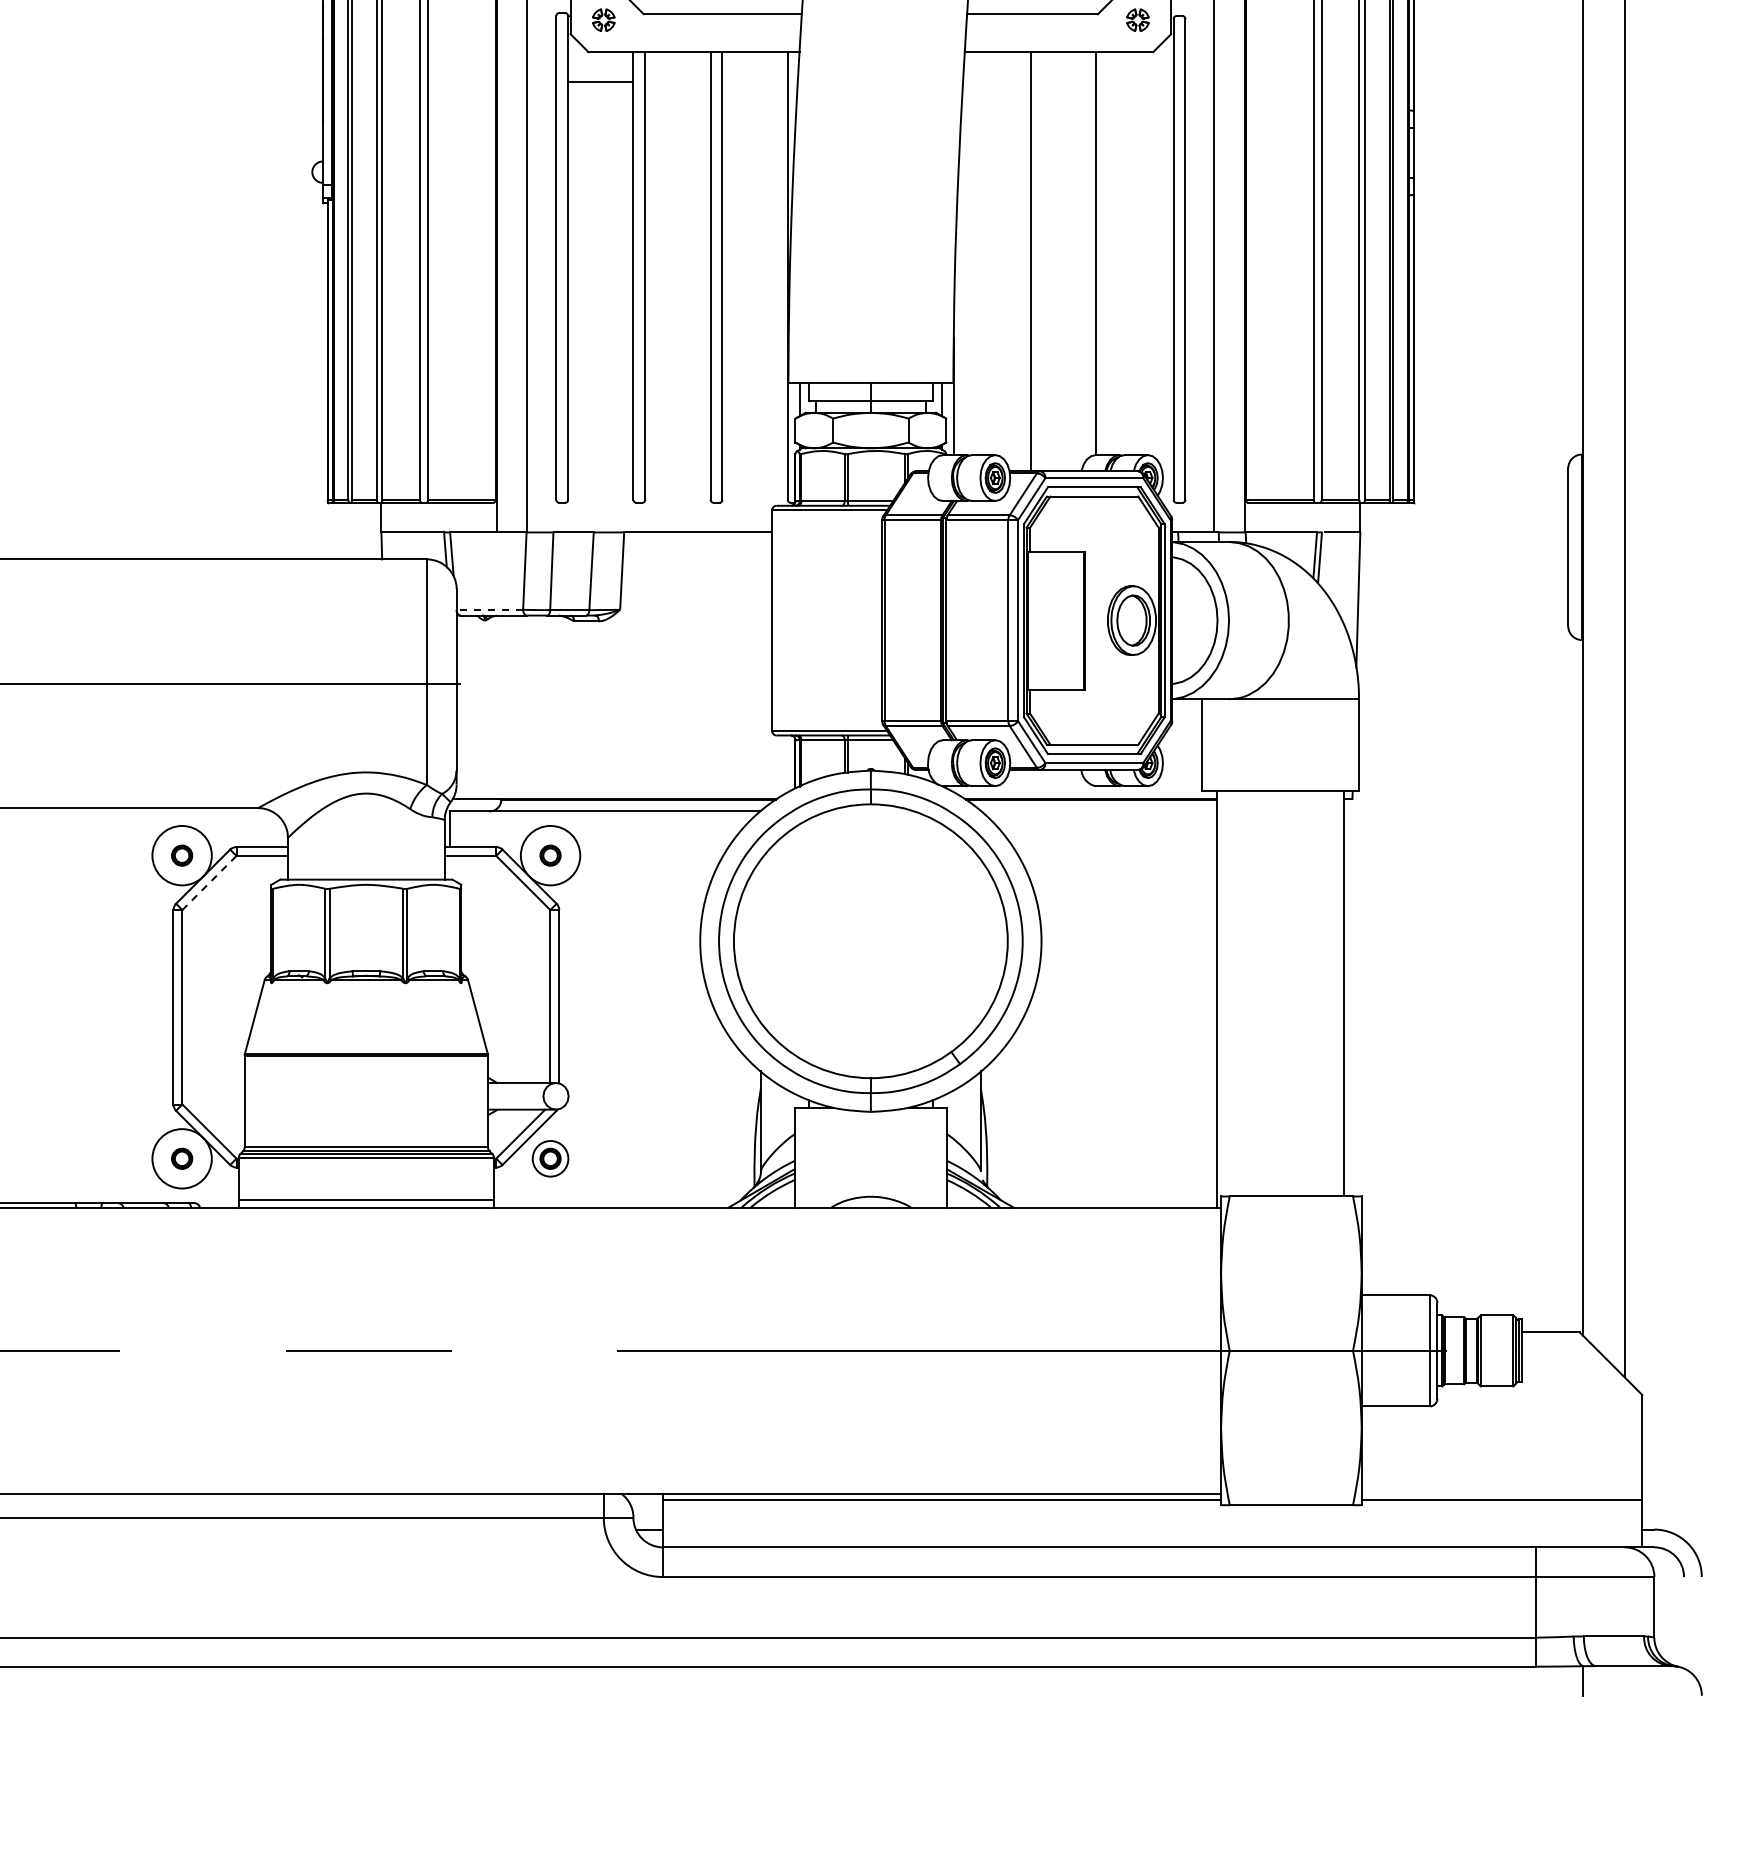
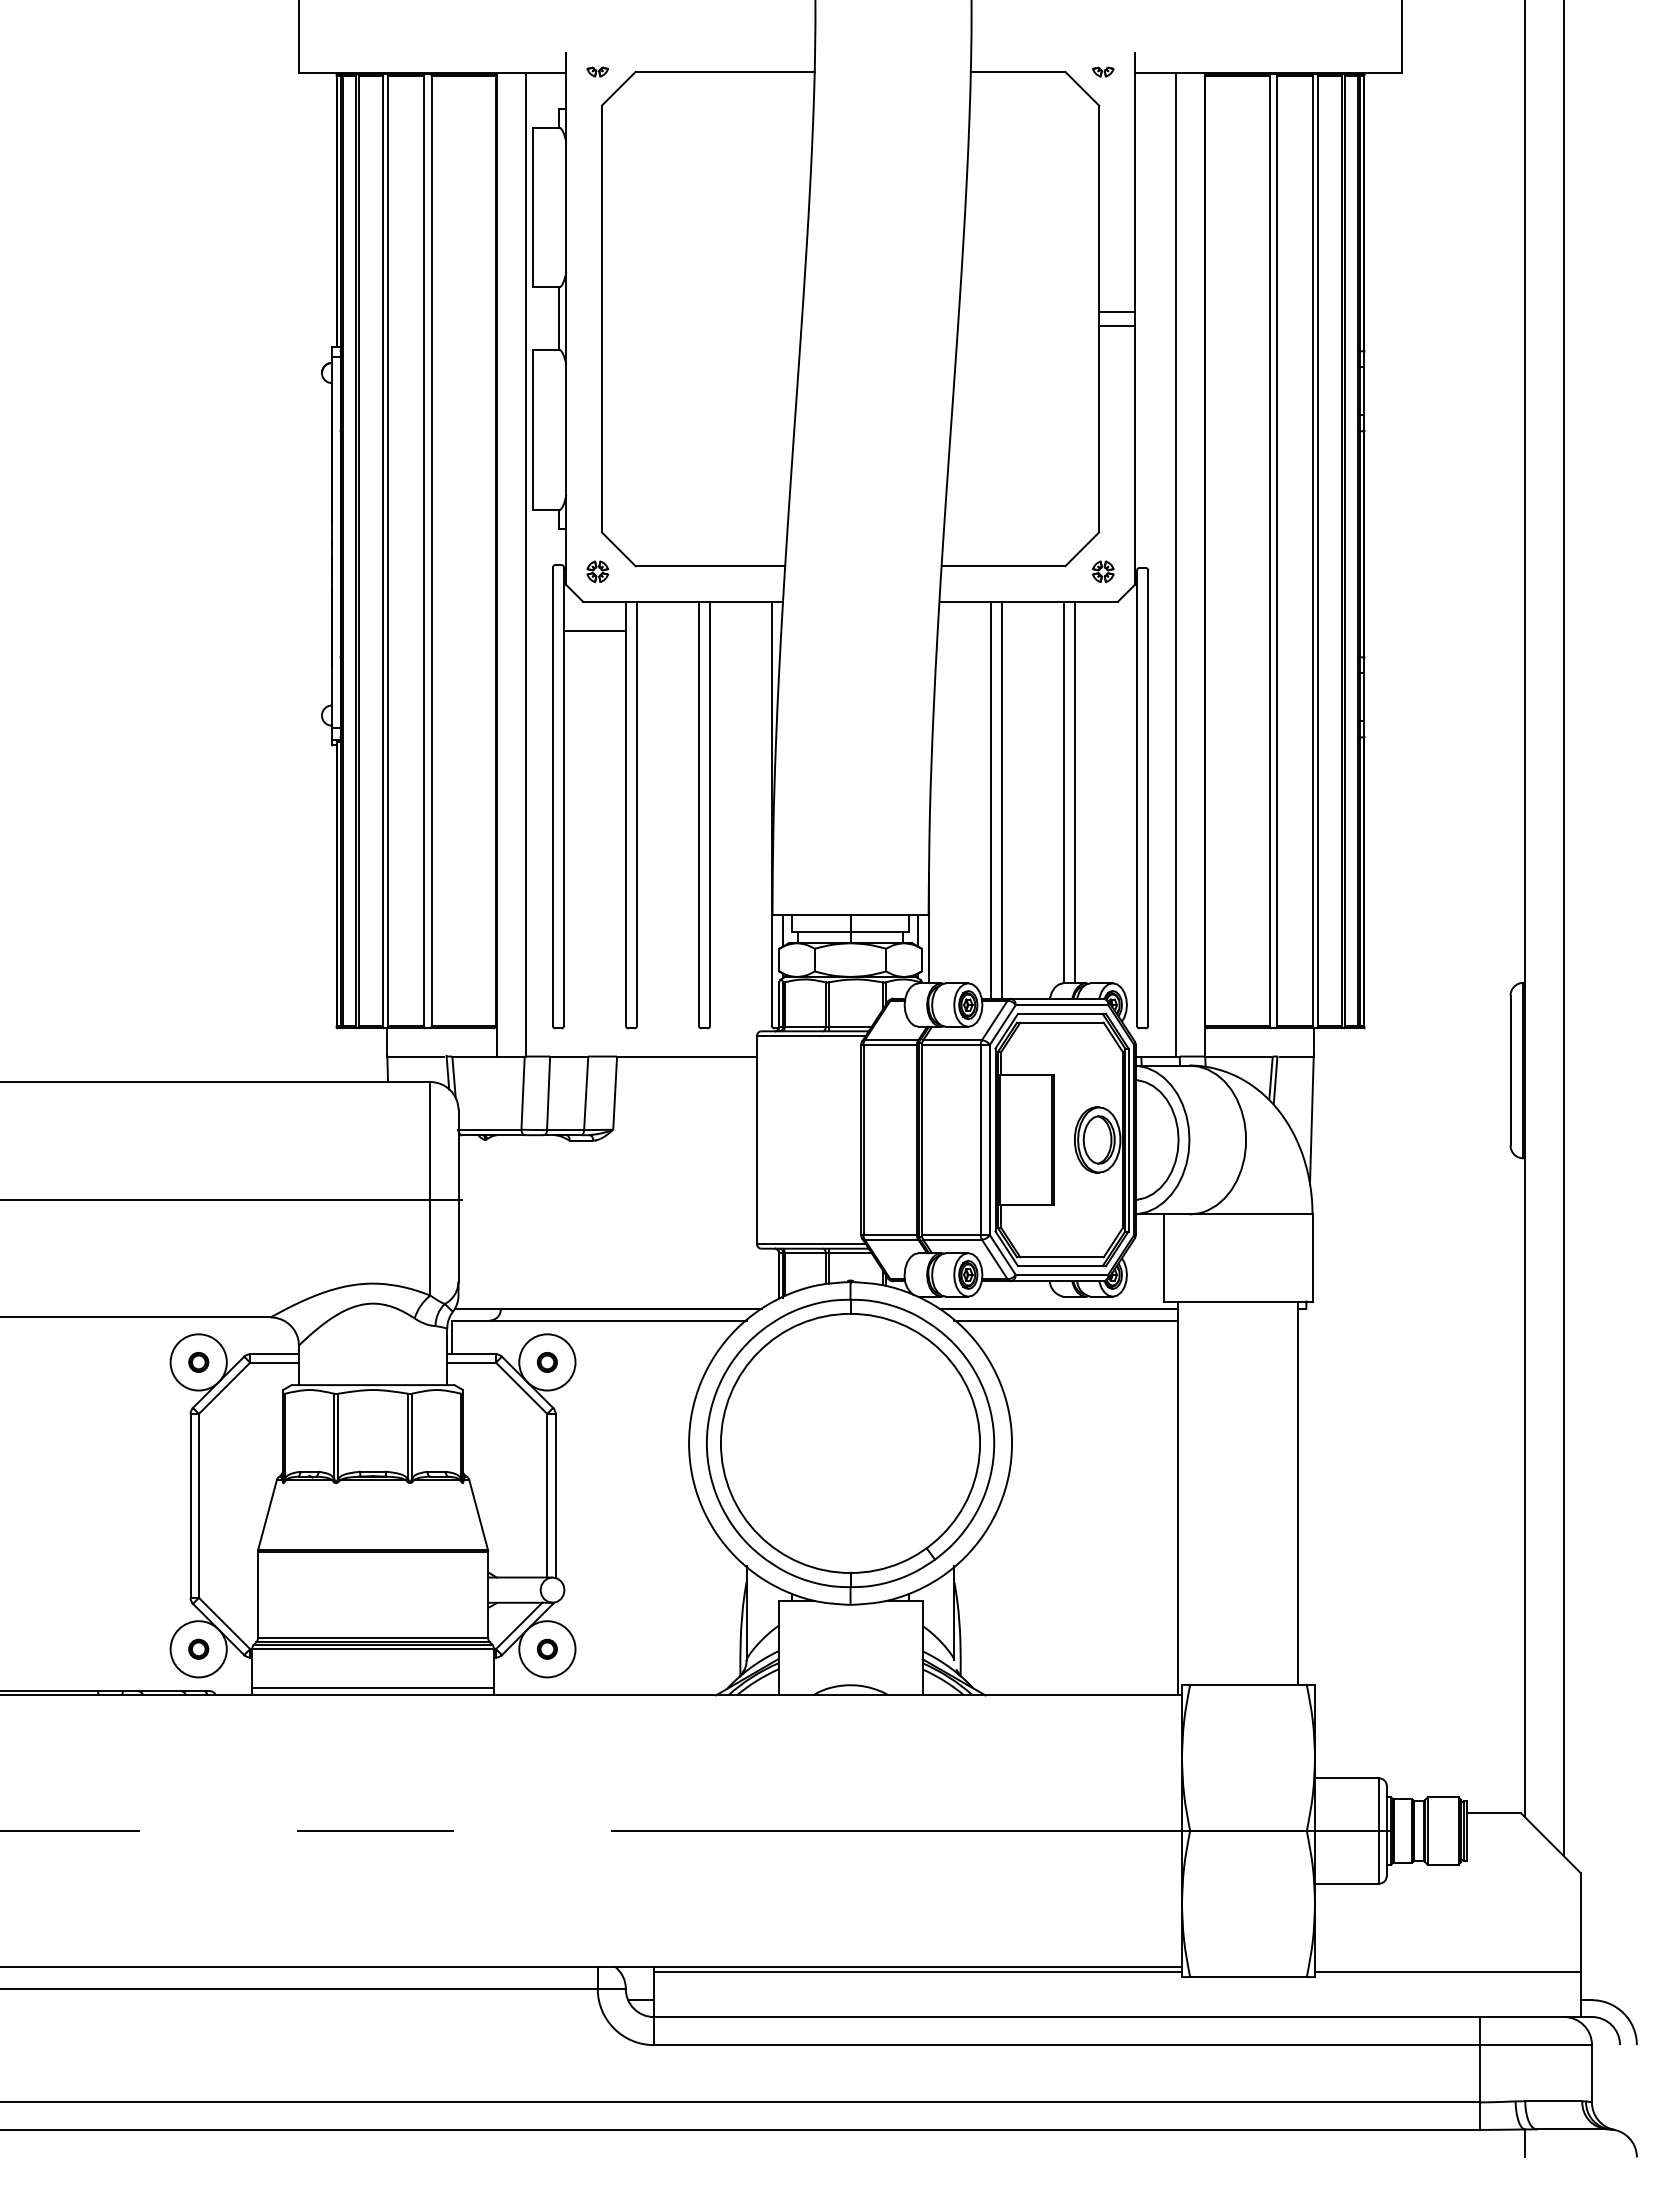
line: (1108, 253) -> (1075, 792), added
line: (1018, 260) -> (990, 799), added
line: (489, 609) -> (489, 1129), dashed -> solid
line: (1098, 811) -> (1065, 1320), added
line: (209, 883) -> (224, 1388), dashed -> solid
circle: (550, 1159) -> (547, 1649), size x1.67

